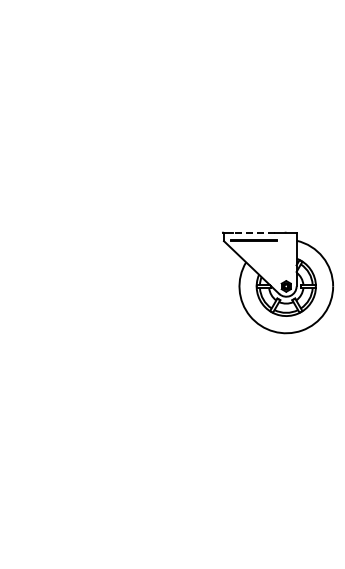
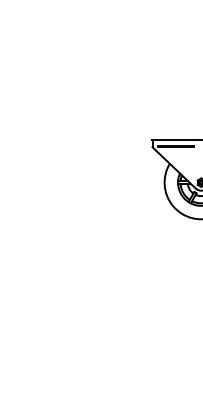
line: (253, 232) -> (175, 140), dashed -> solid

